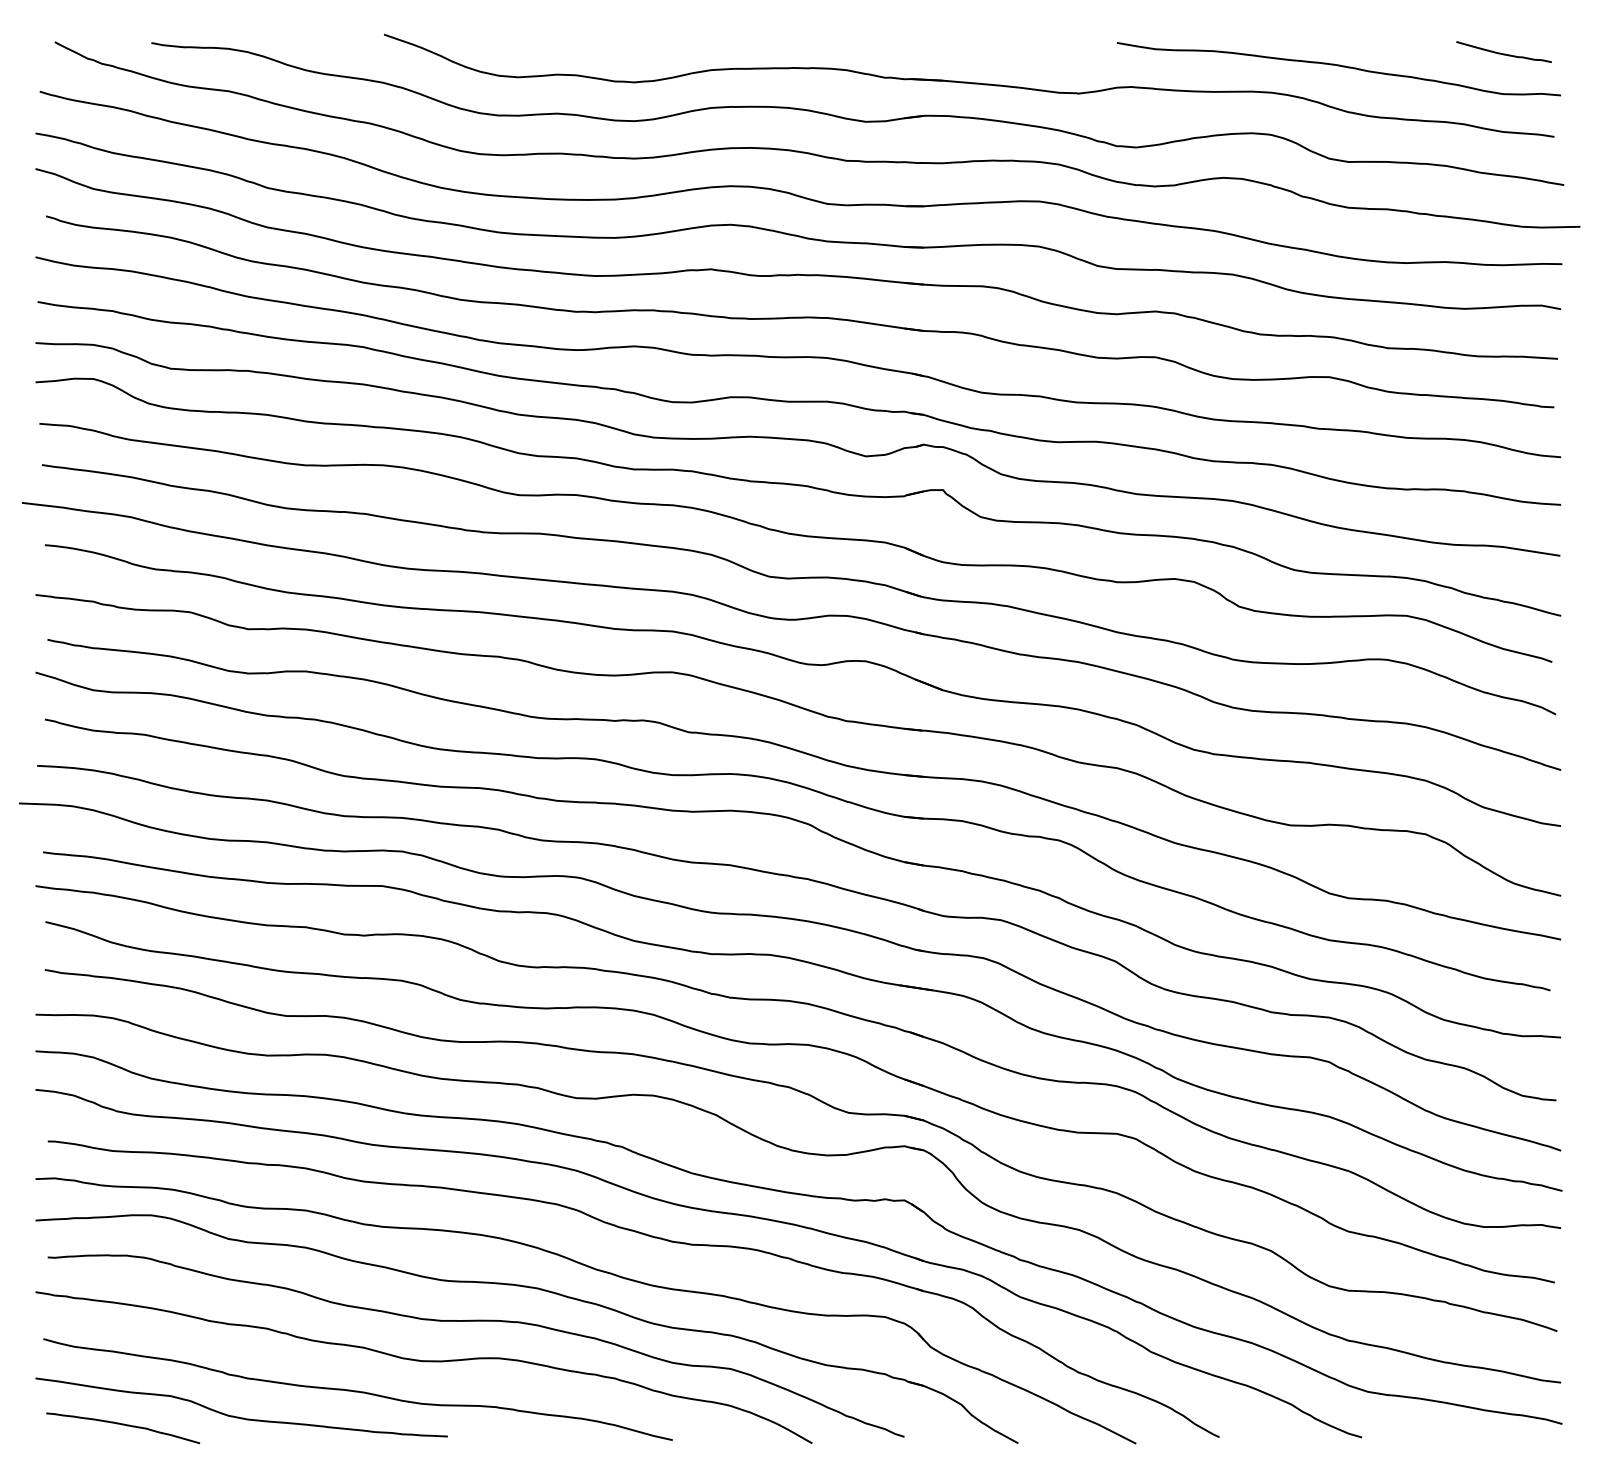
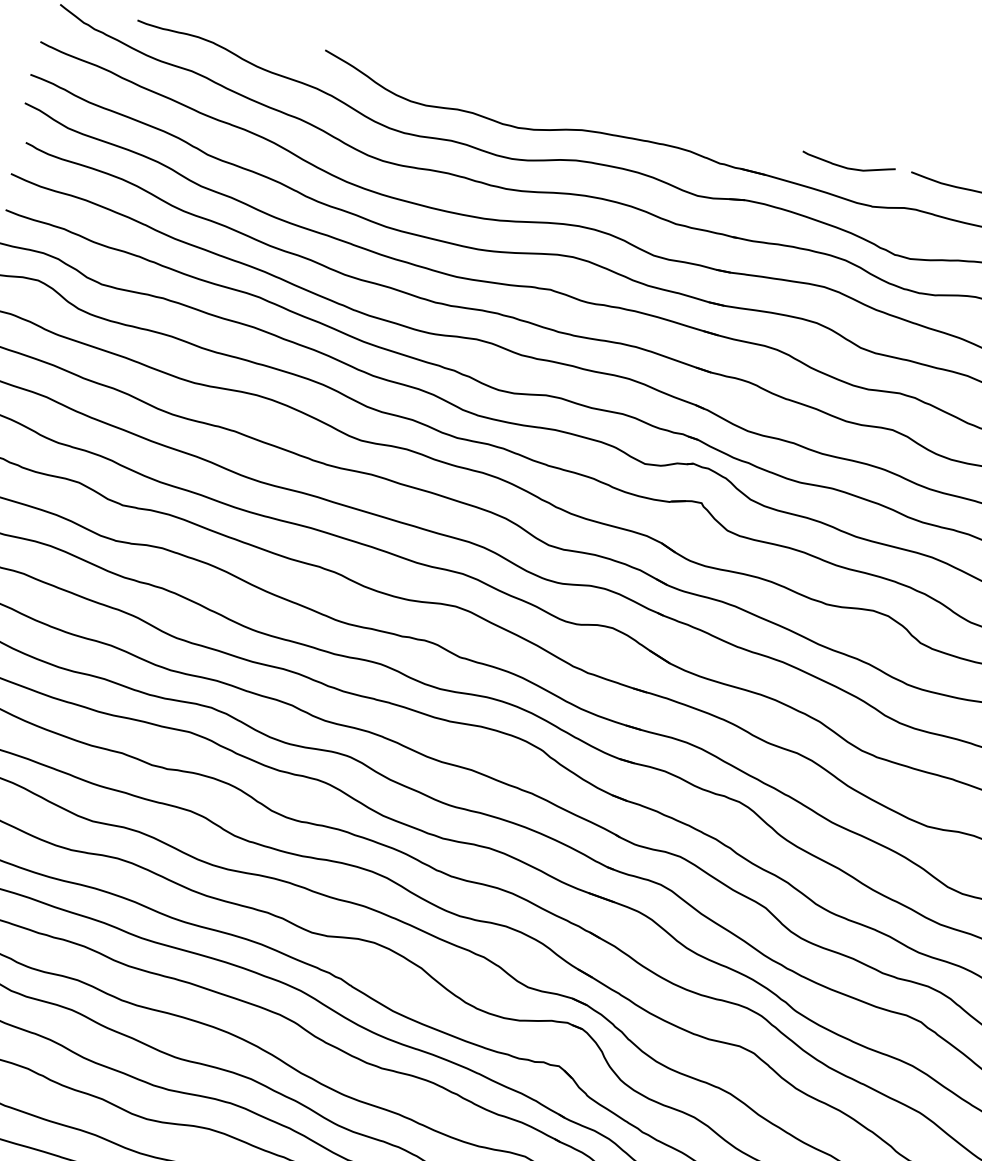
curve: (1039, 52) -> (847, 167), added

